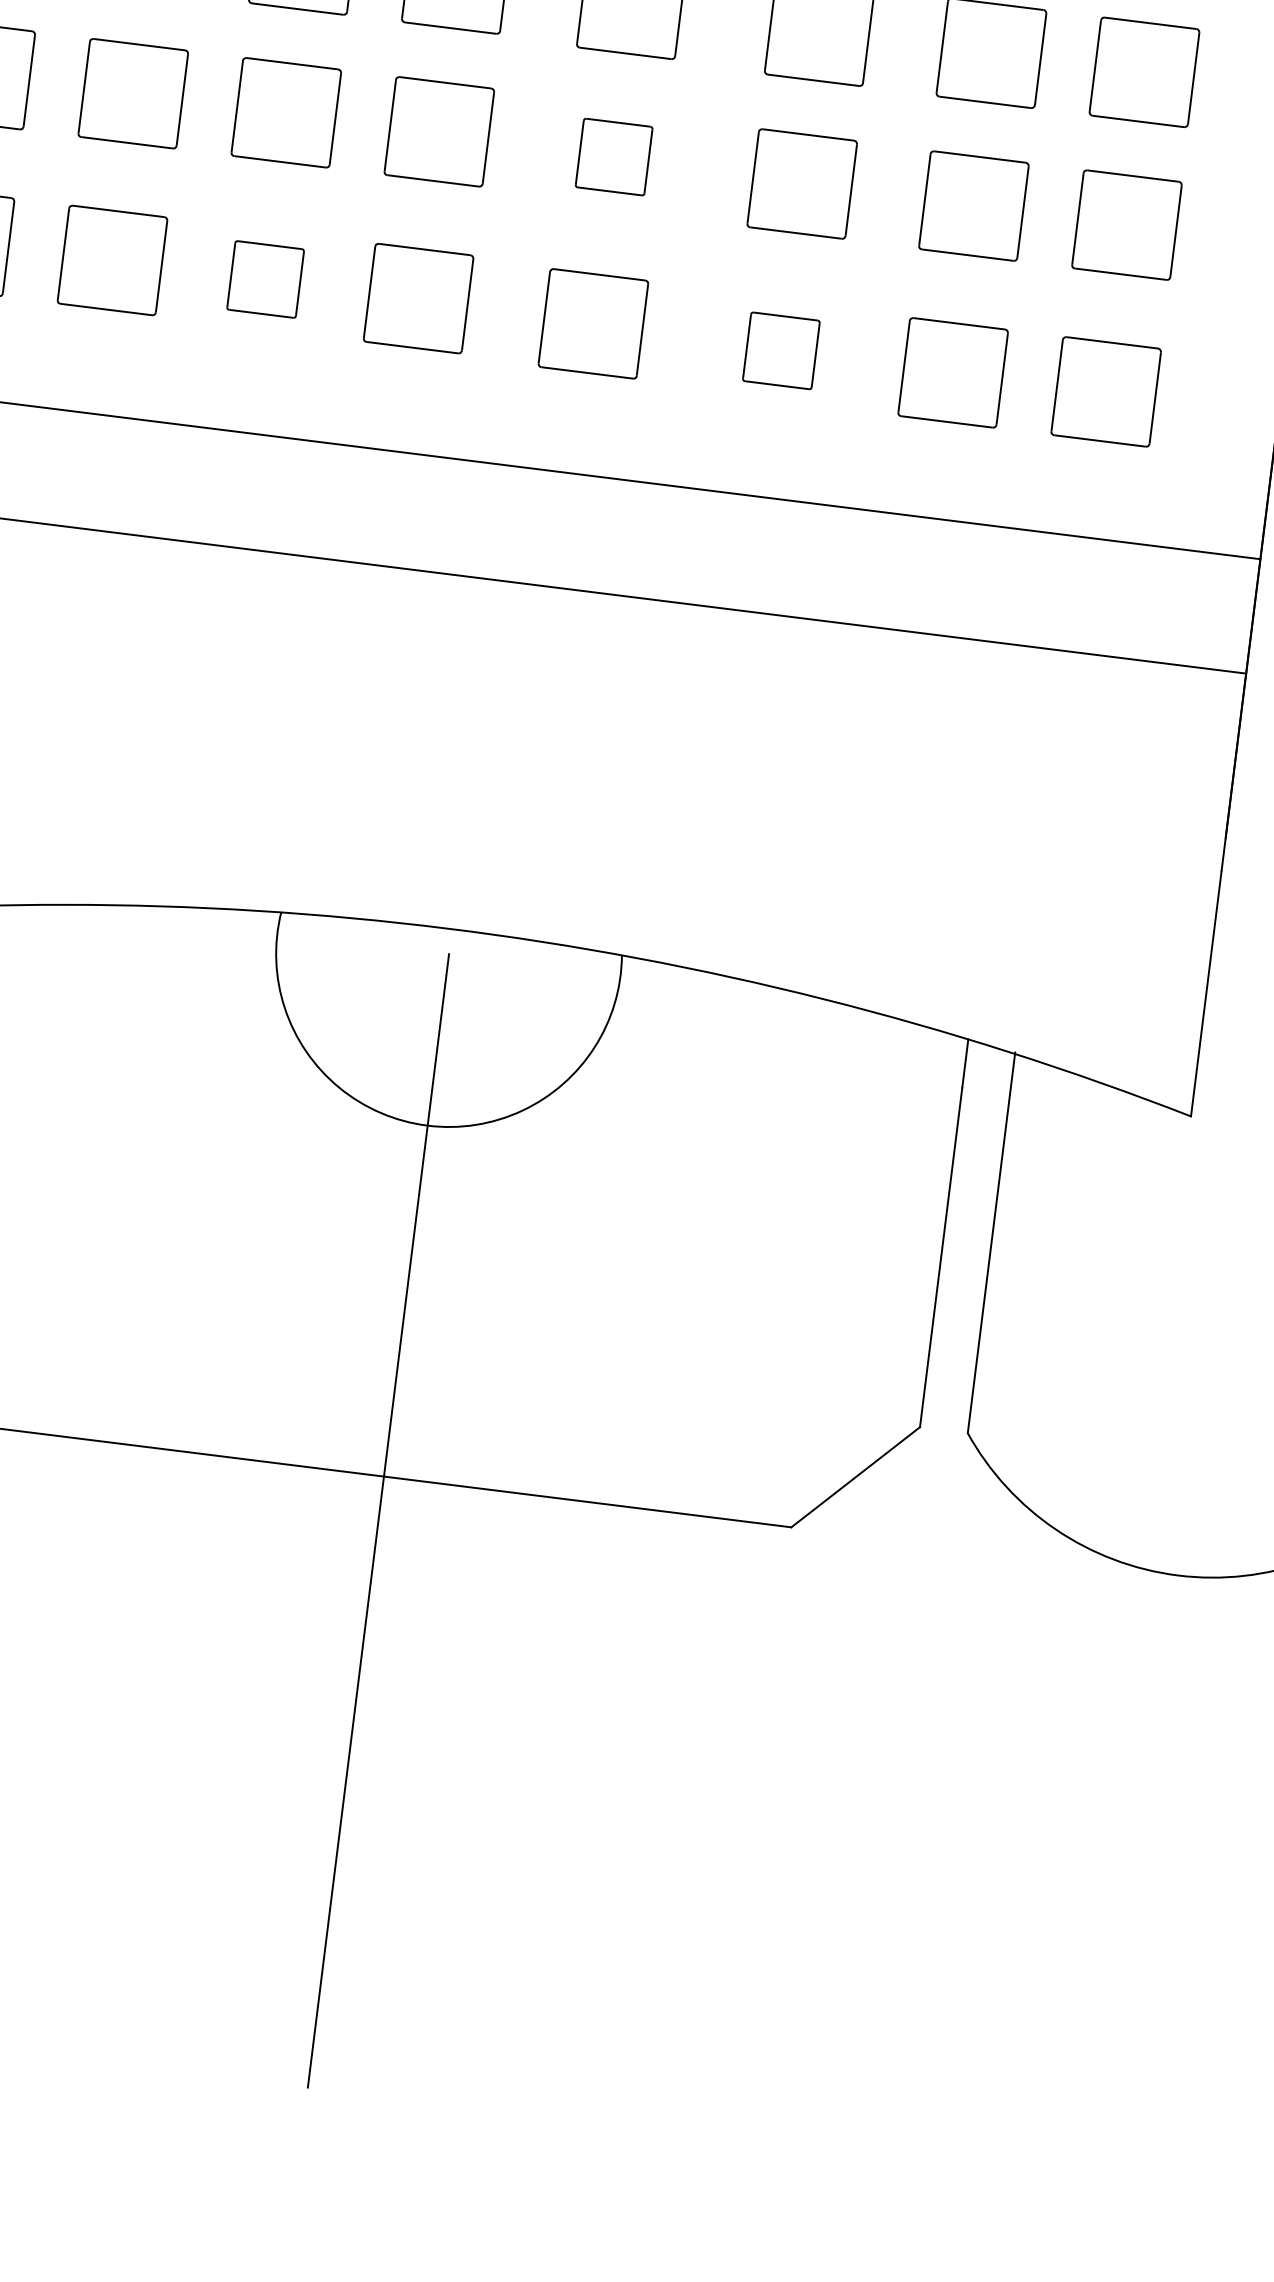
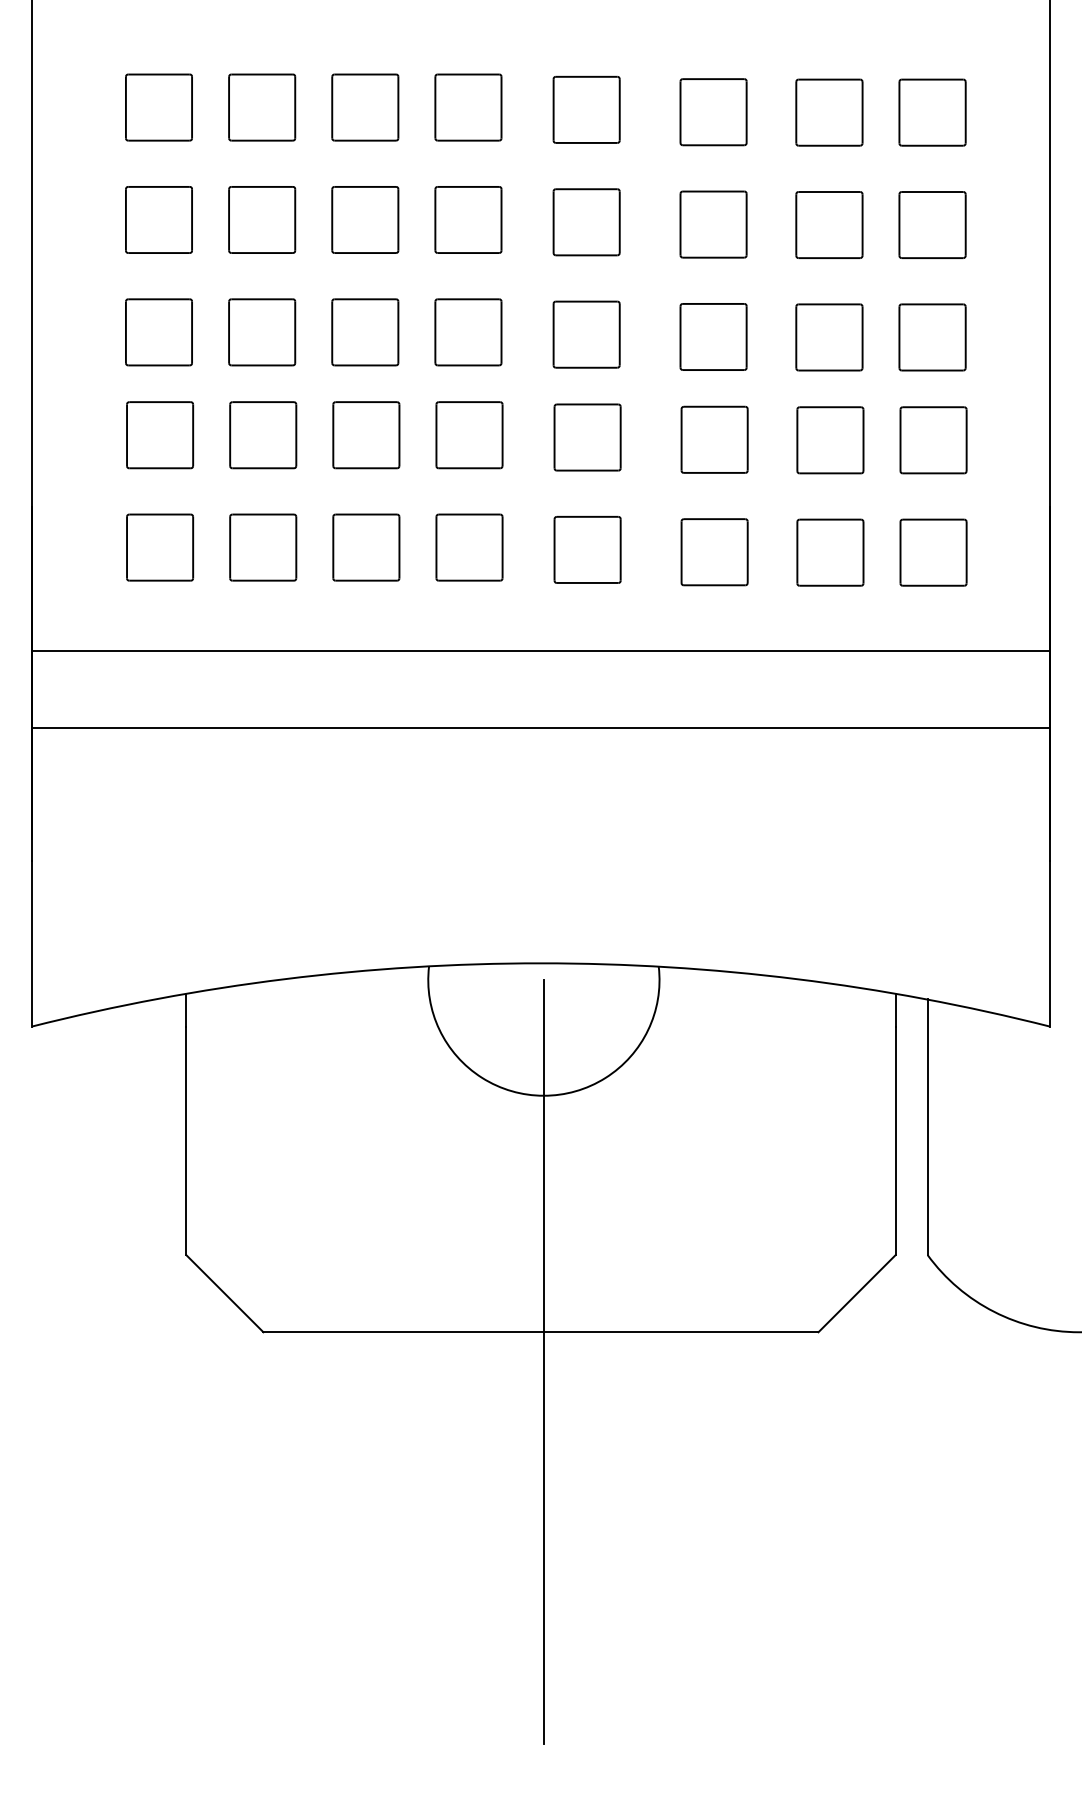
part: (614, 157) -> (587, 437), size x1.43
part: (265, 279) -> (366, 547), size x1.43
part: (781, 351) -> (714, 552), size x1.43

